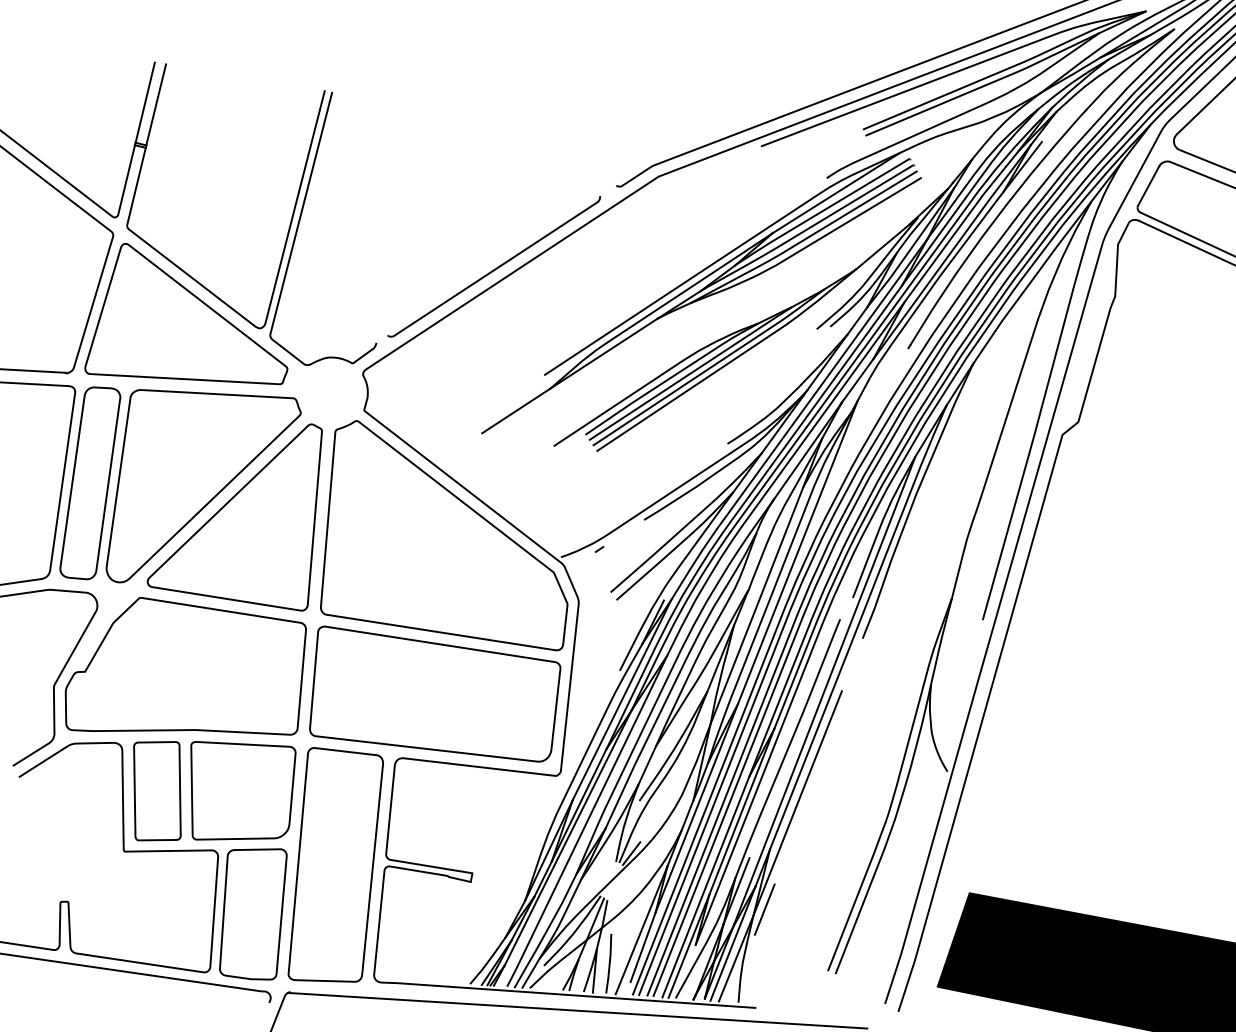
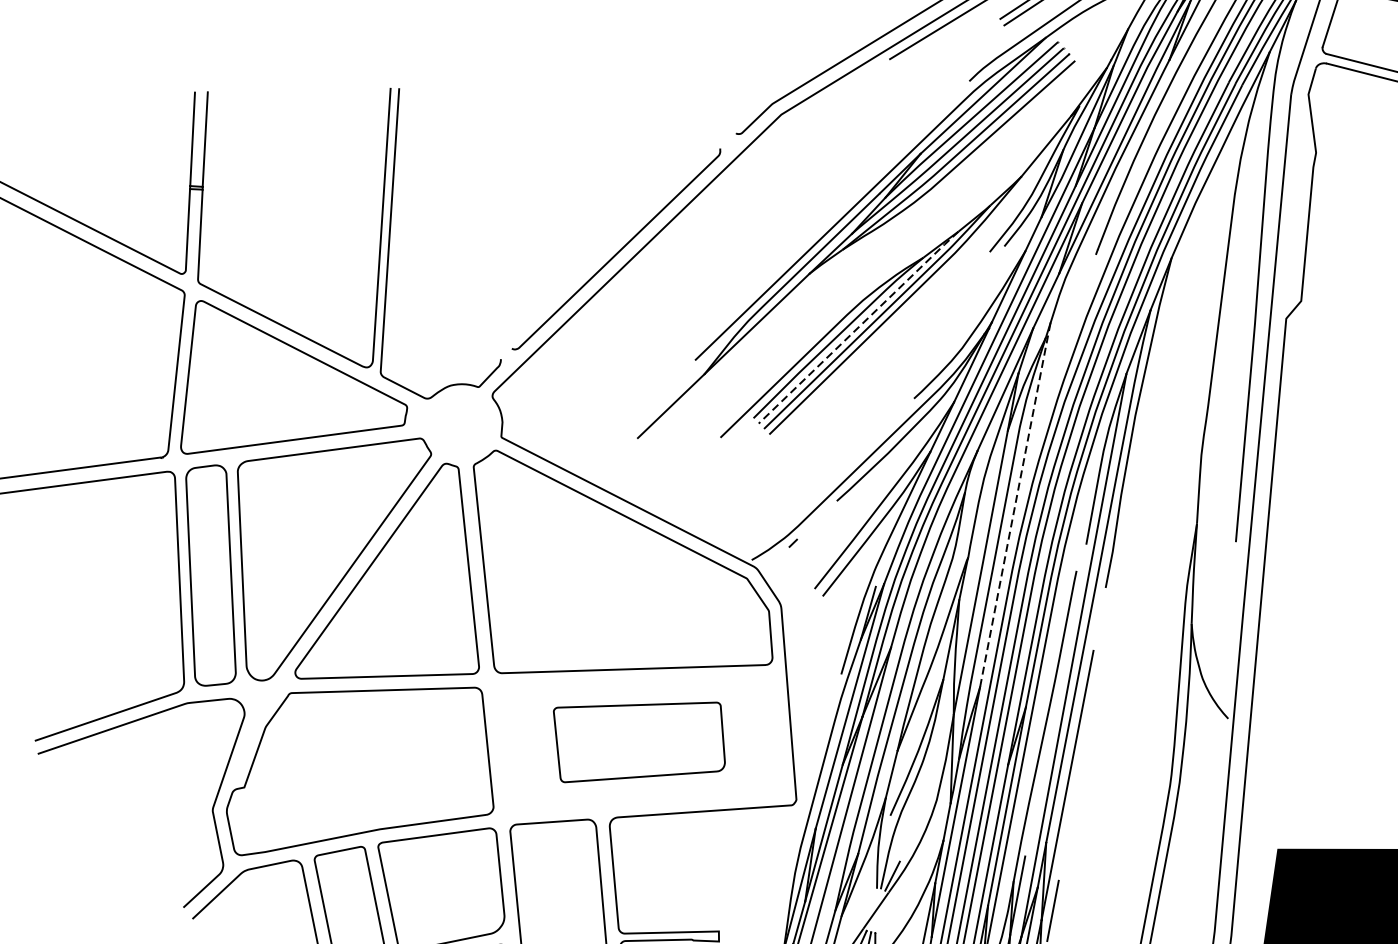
line: (691, 373) -> (859, 327), solid -> dashed
line: (797, 552) -> (1014, 505), solid -> dashed
part: (435, 693) -> (640, 738), size x0.6

